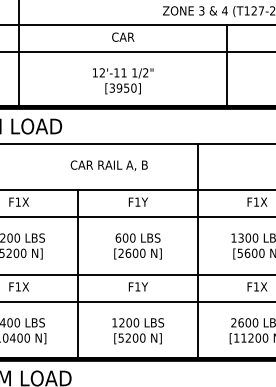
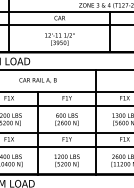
text: (108, 165) -> (37, 80), moved

